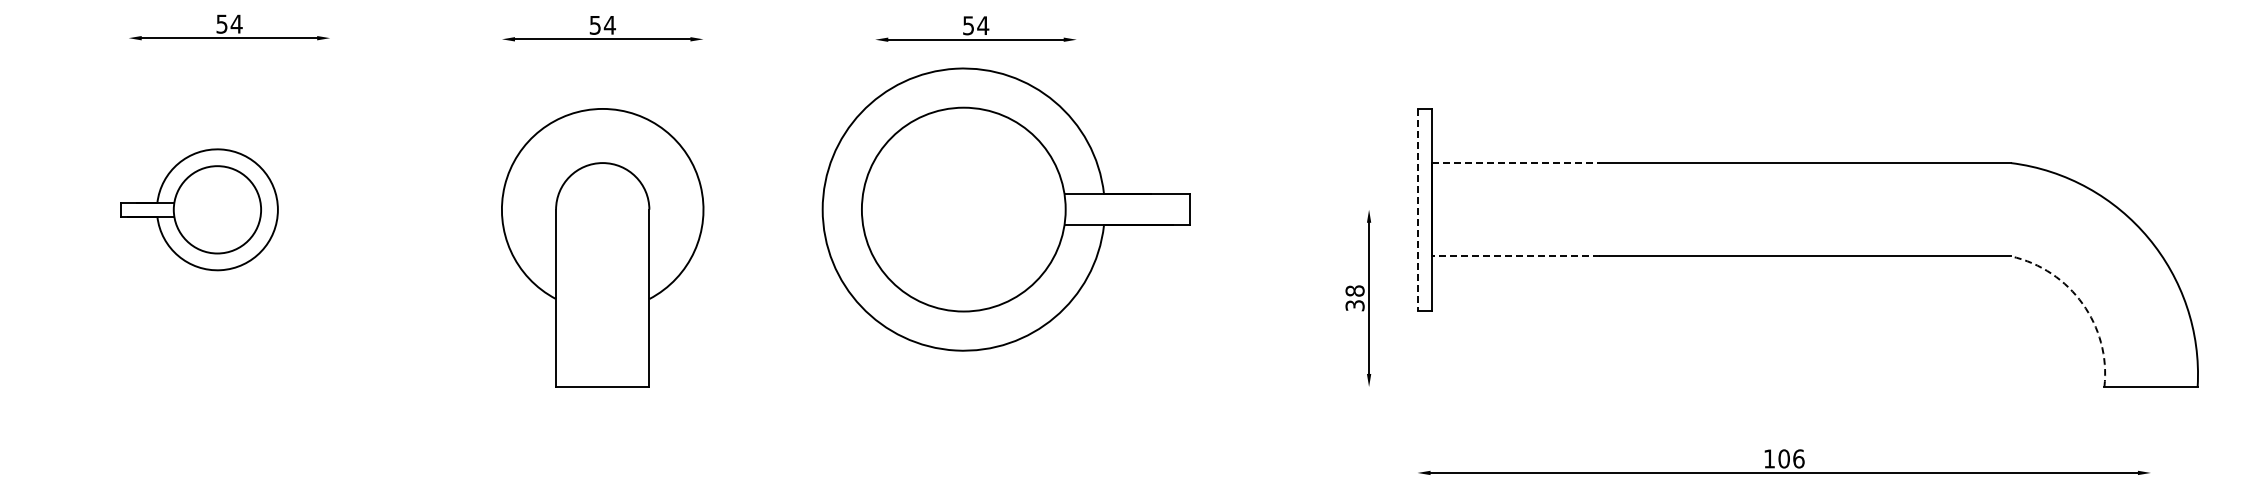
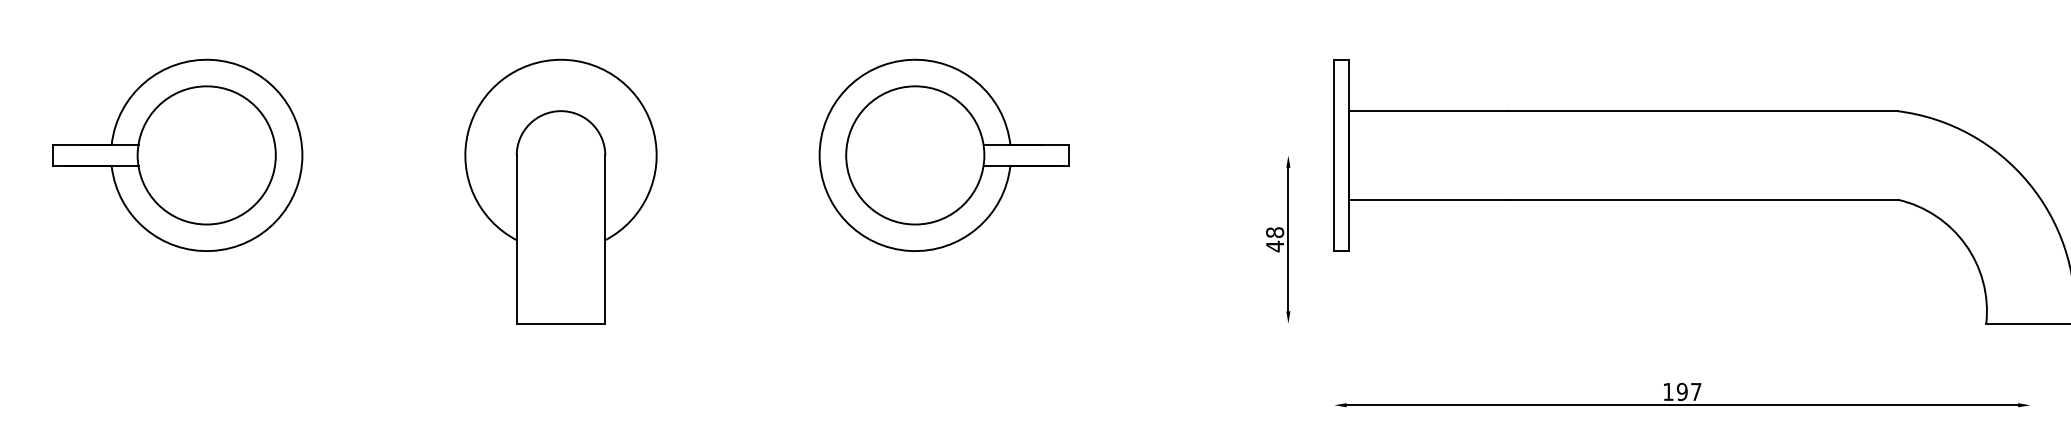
line: (1516, 163) -> (1428, 111), dashed -> solid
part: (199, 209) -> (178, 155), size x1.67
part: (1006, 209) -> (944, 155), size x0.71
line: (1417, 209) -> (1334, 155), dashed -> solid
line: (1516, 256) -> (1428, 199), dashed -> solid
arc: (2082, 303) -> (1965, 244), dashed -> solid
text: (1354, 305) -> (1274, 246), 38 -> 48
text: (1791, 458) -> (1689, 391), 106 -> 197

